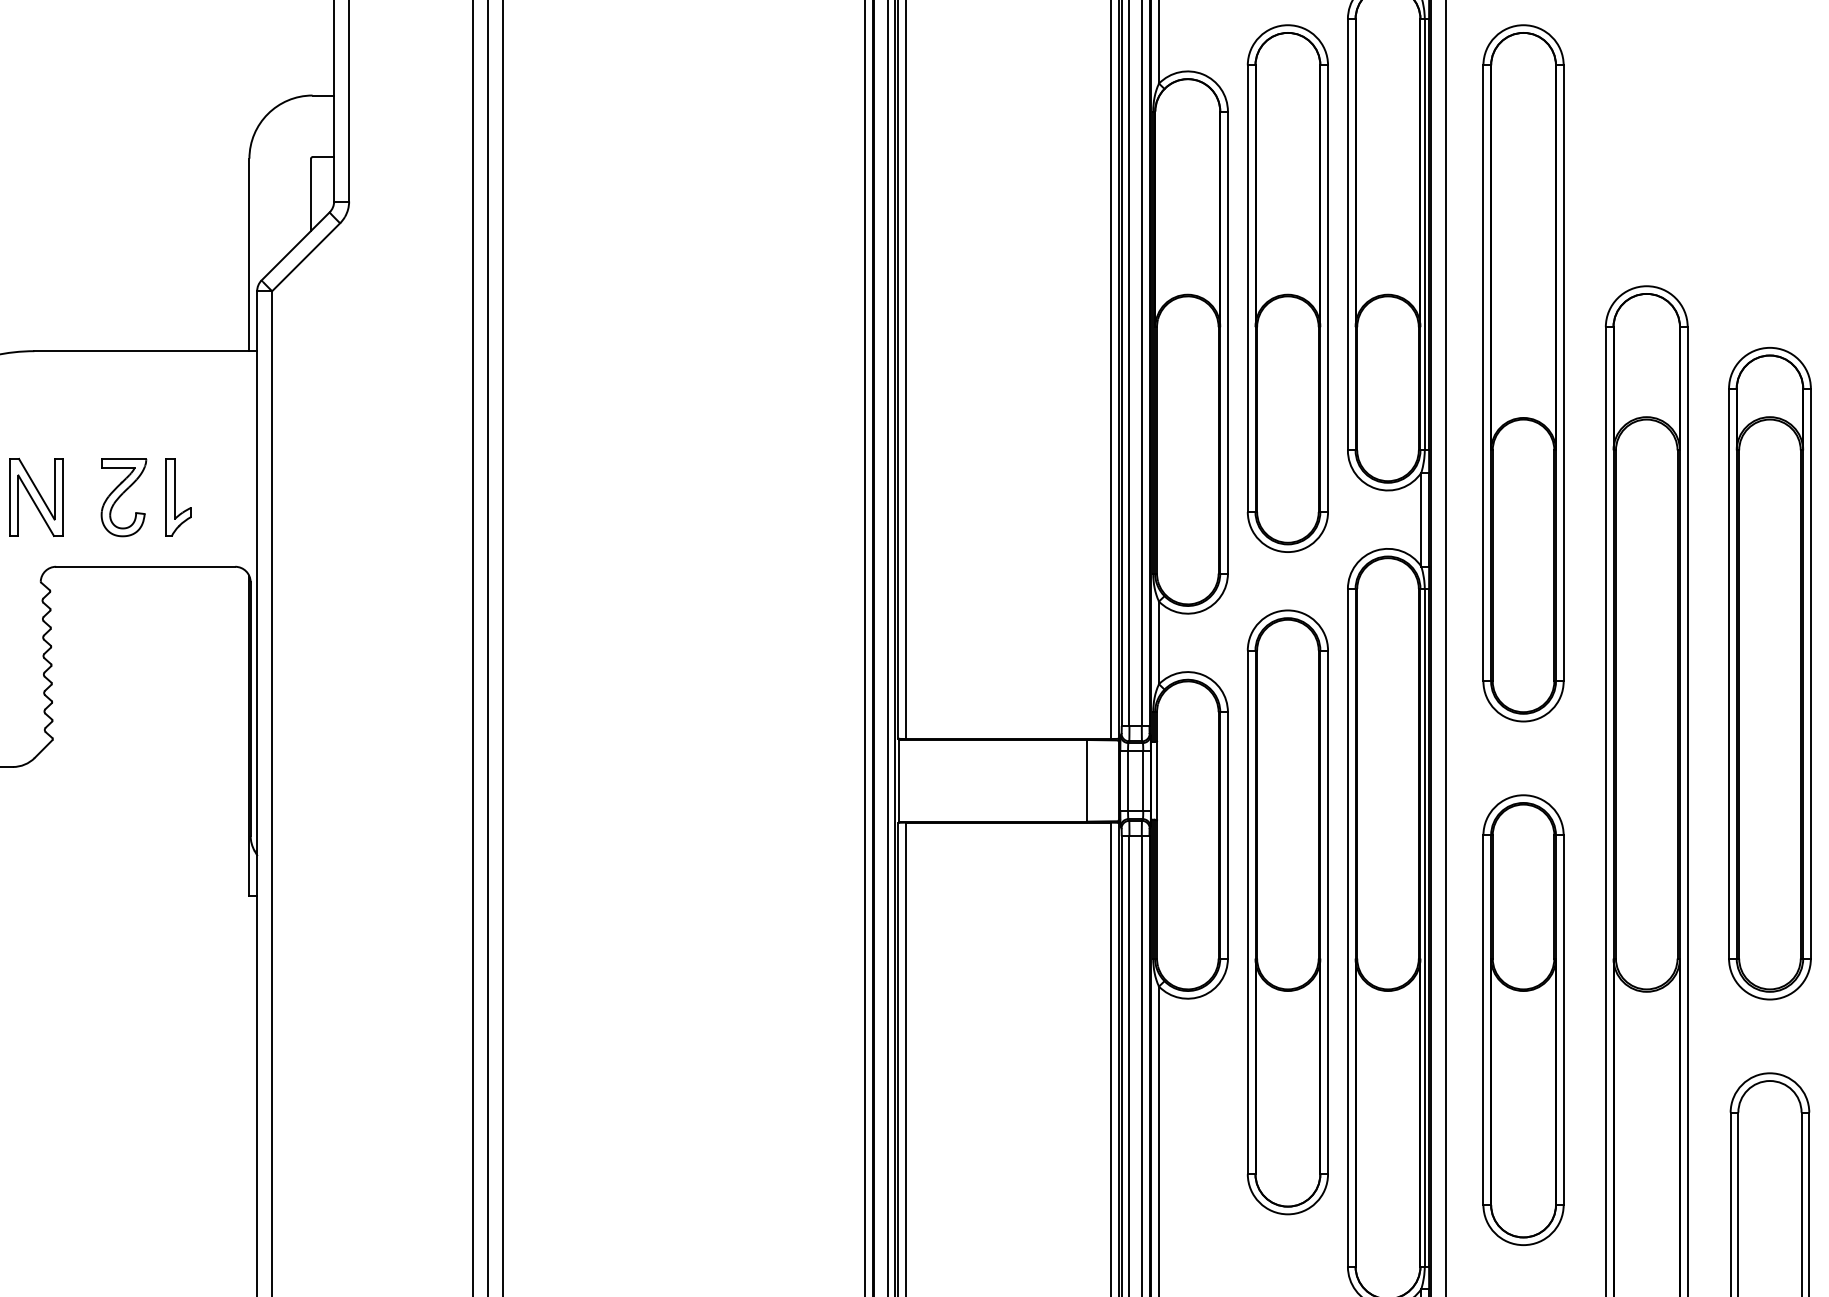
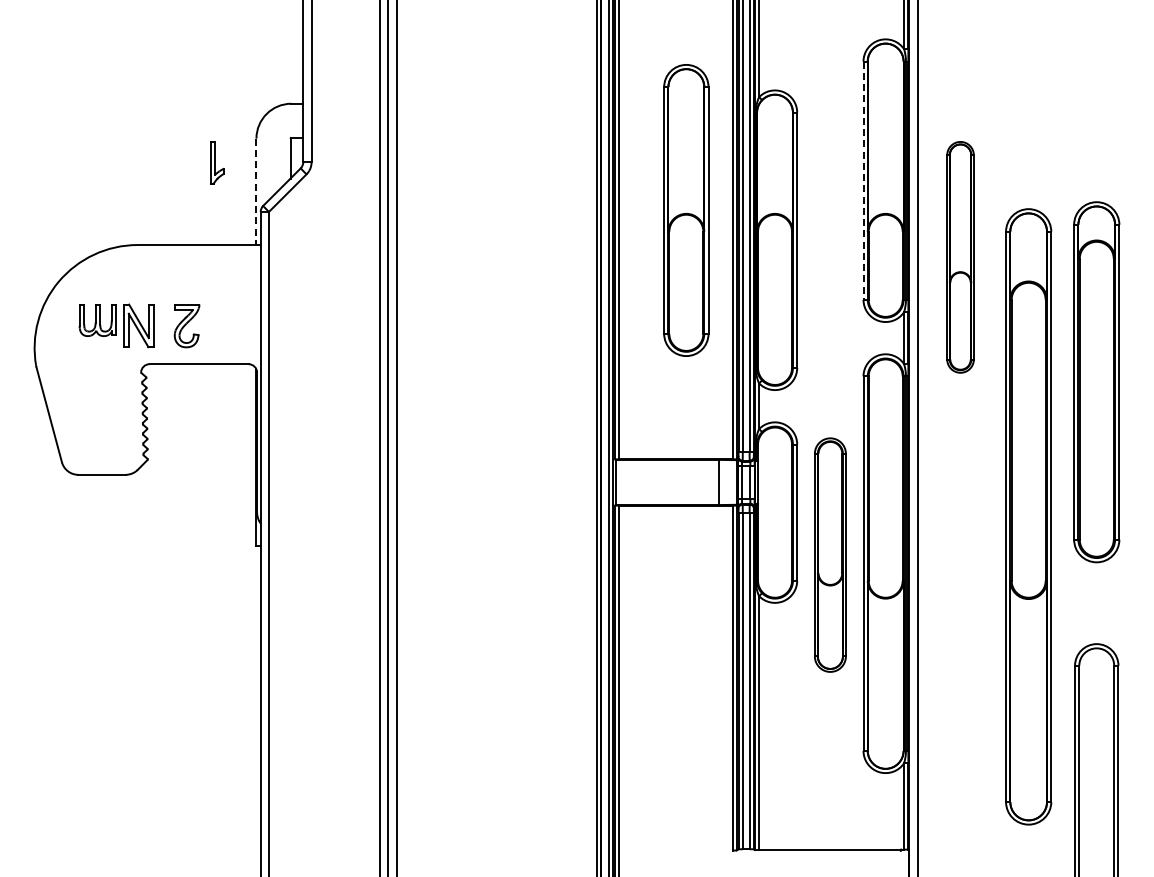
line: (1347, 236) -> (863, 181), solid -> dashed
line: (249, 256) -> (256, 192), solid -> dashed
part: (1288, 288) -> (686, 210), moved
part: (1523, 373) -> (960, 257), size x0.6
part: (178, 496) -> (217, 162), moved
part: (1769, 674) -> (1096, 382), moved
part: (1288, 911) -> (830, 554), size x0.7
part: (1523, 1019) -> (960, 614), removed

